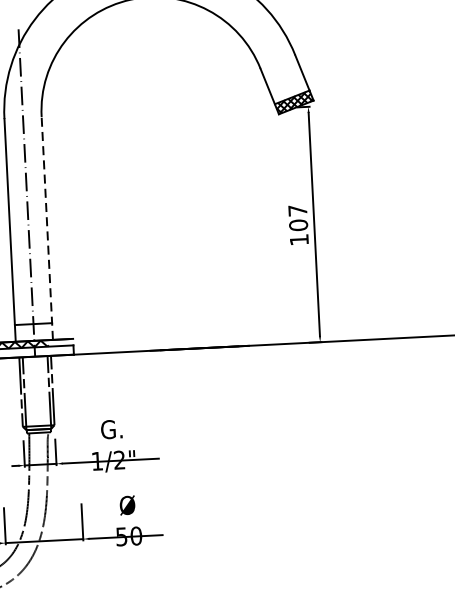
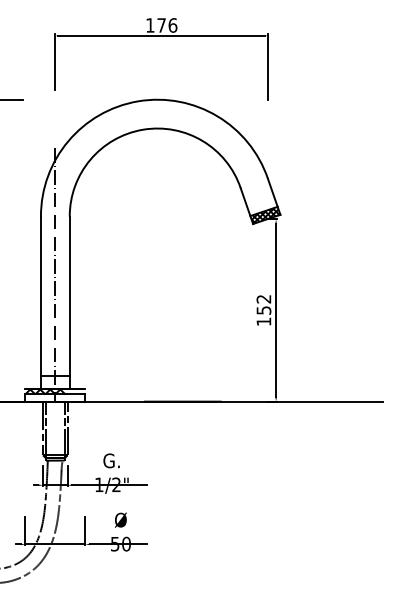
text: (297, 217) -> (263, 304), 107 -> 152
line: (46, 227) -> (69, 302), dashed -> solid

